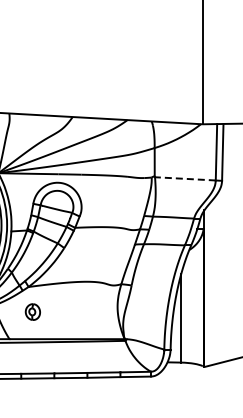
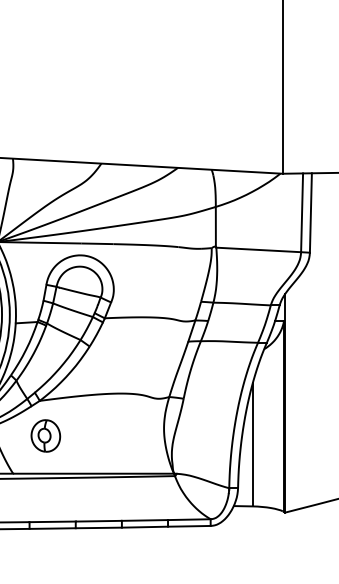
line: (184, 178) -> (257, 249), dashed -> solid
part: (32, 311) -> (45, 435), size x1.43

